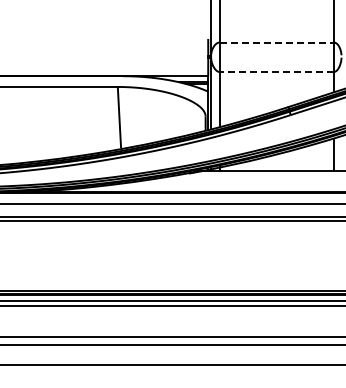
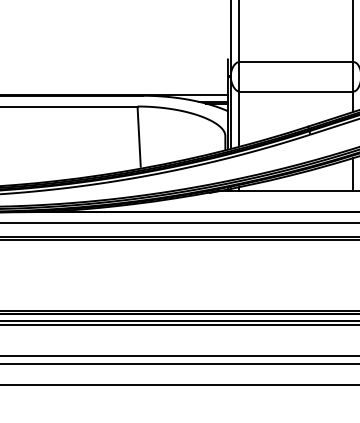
line: (276, 42) -> (296, 62), dashed -> solid
line: (276, 71) -> (296, 91), dashed -> solid

